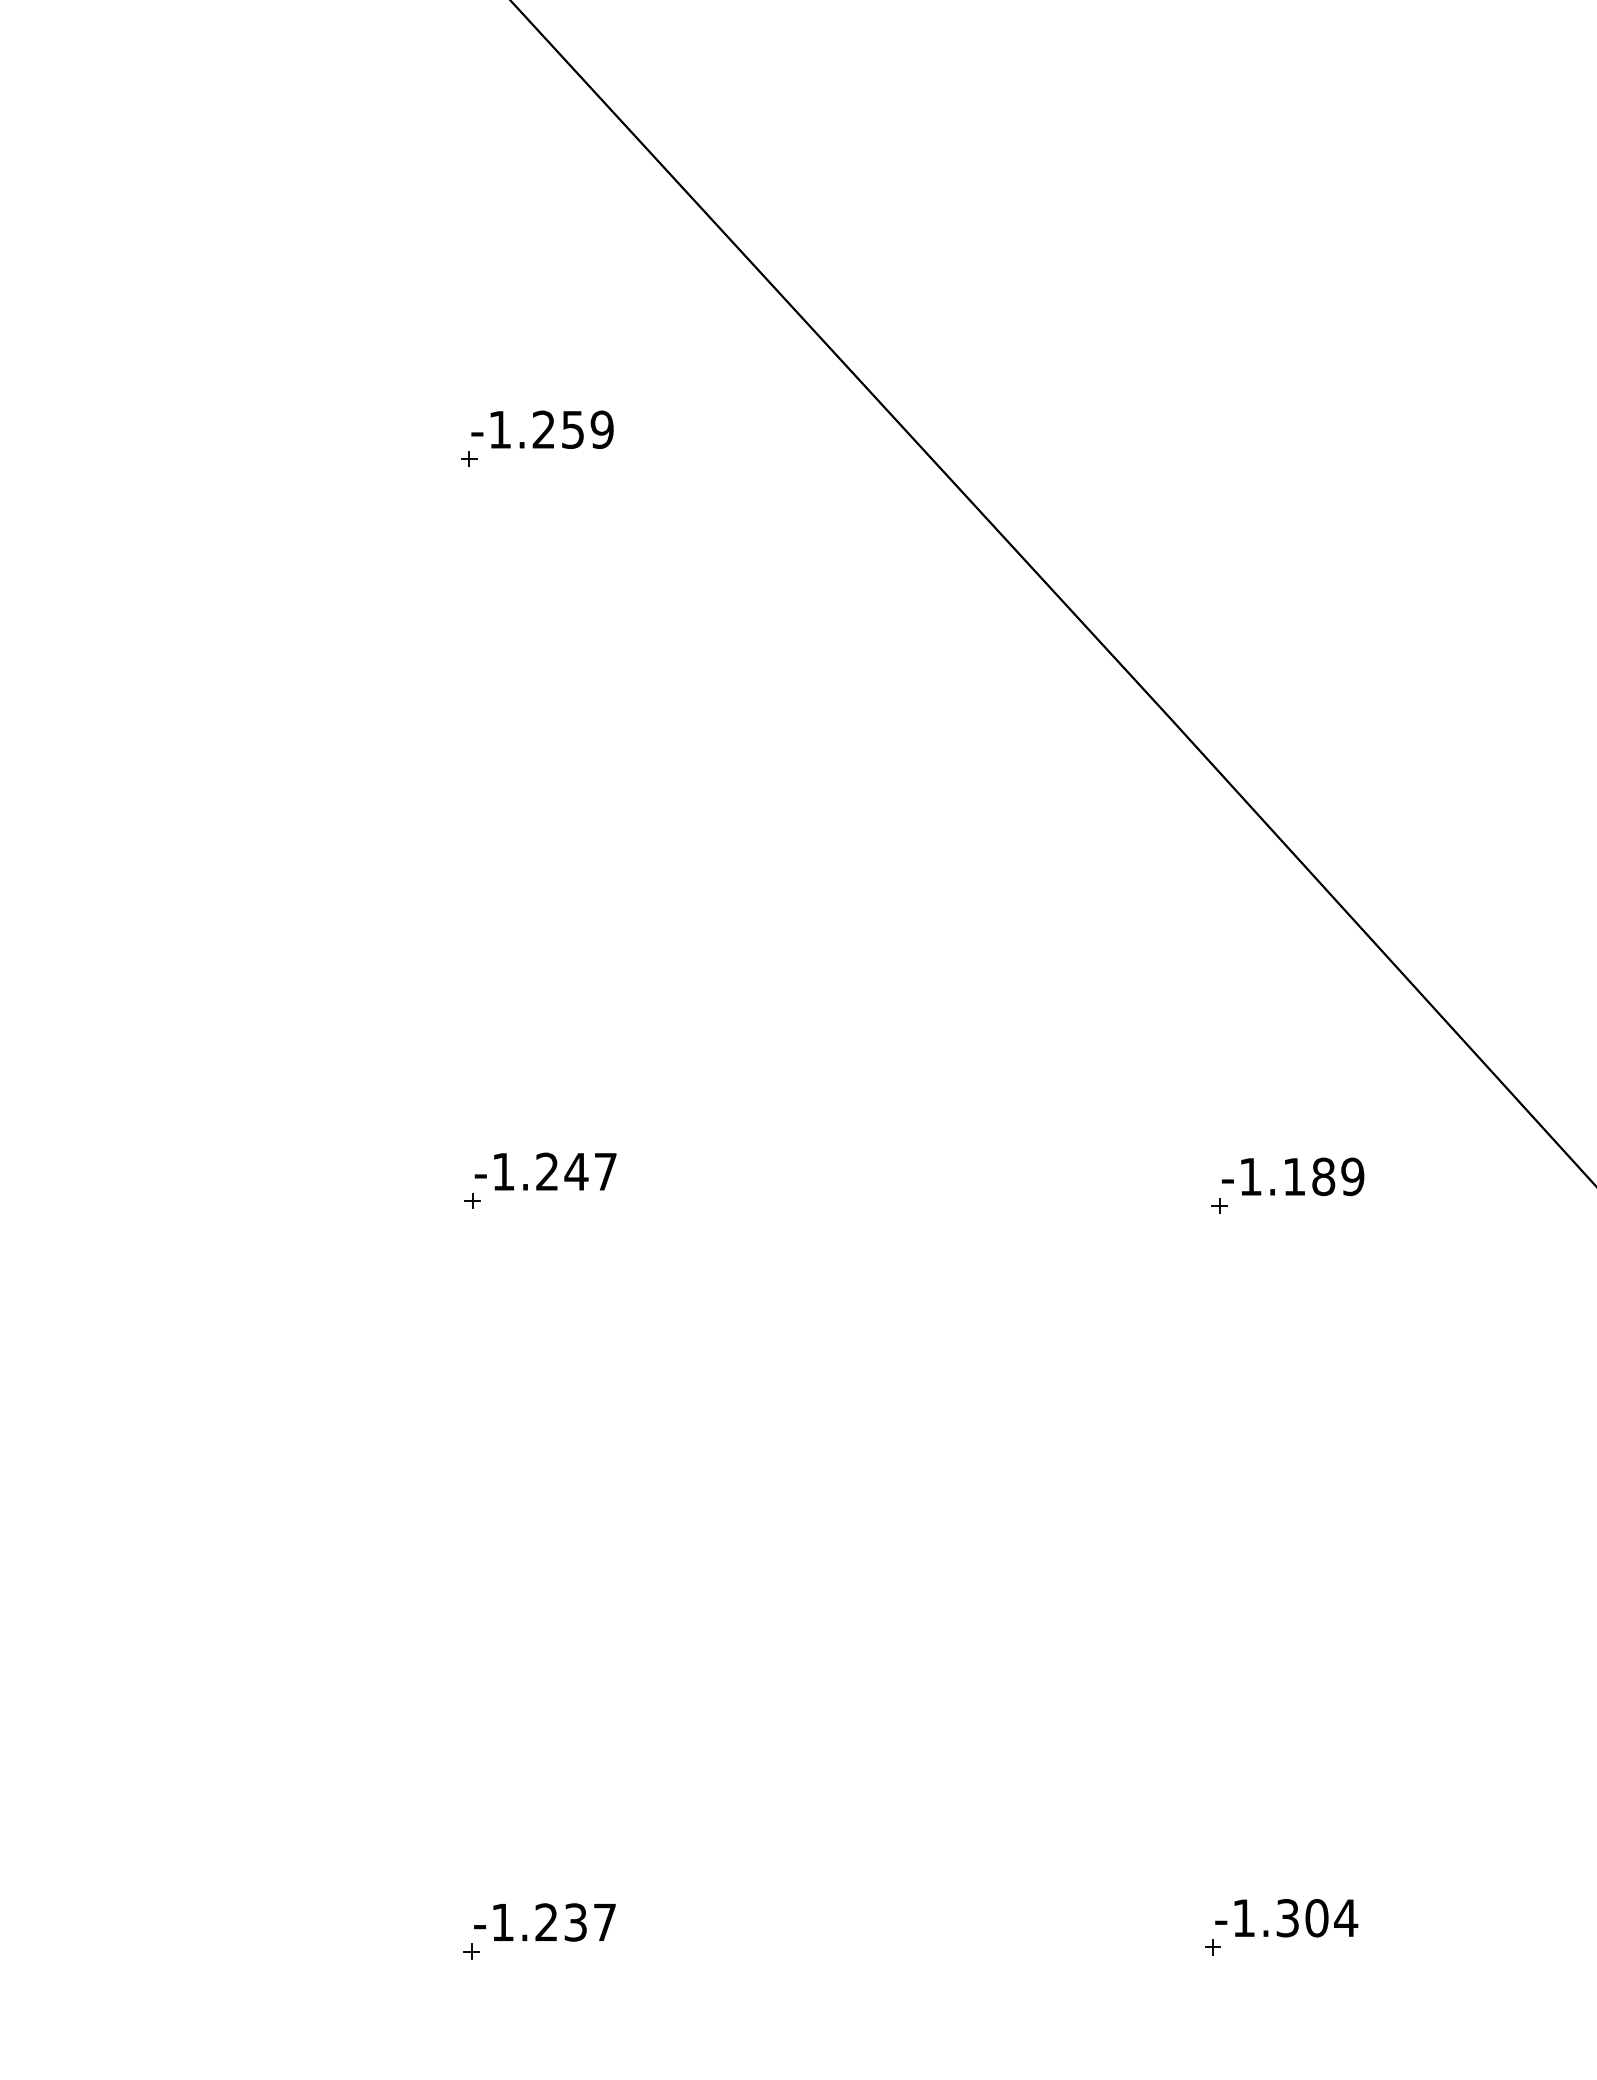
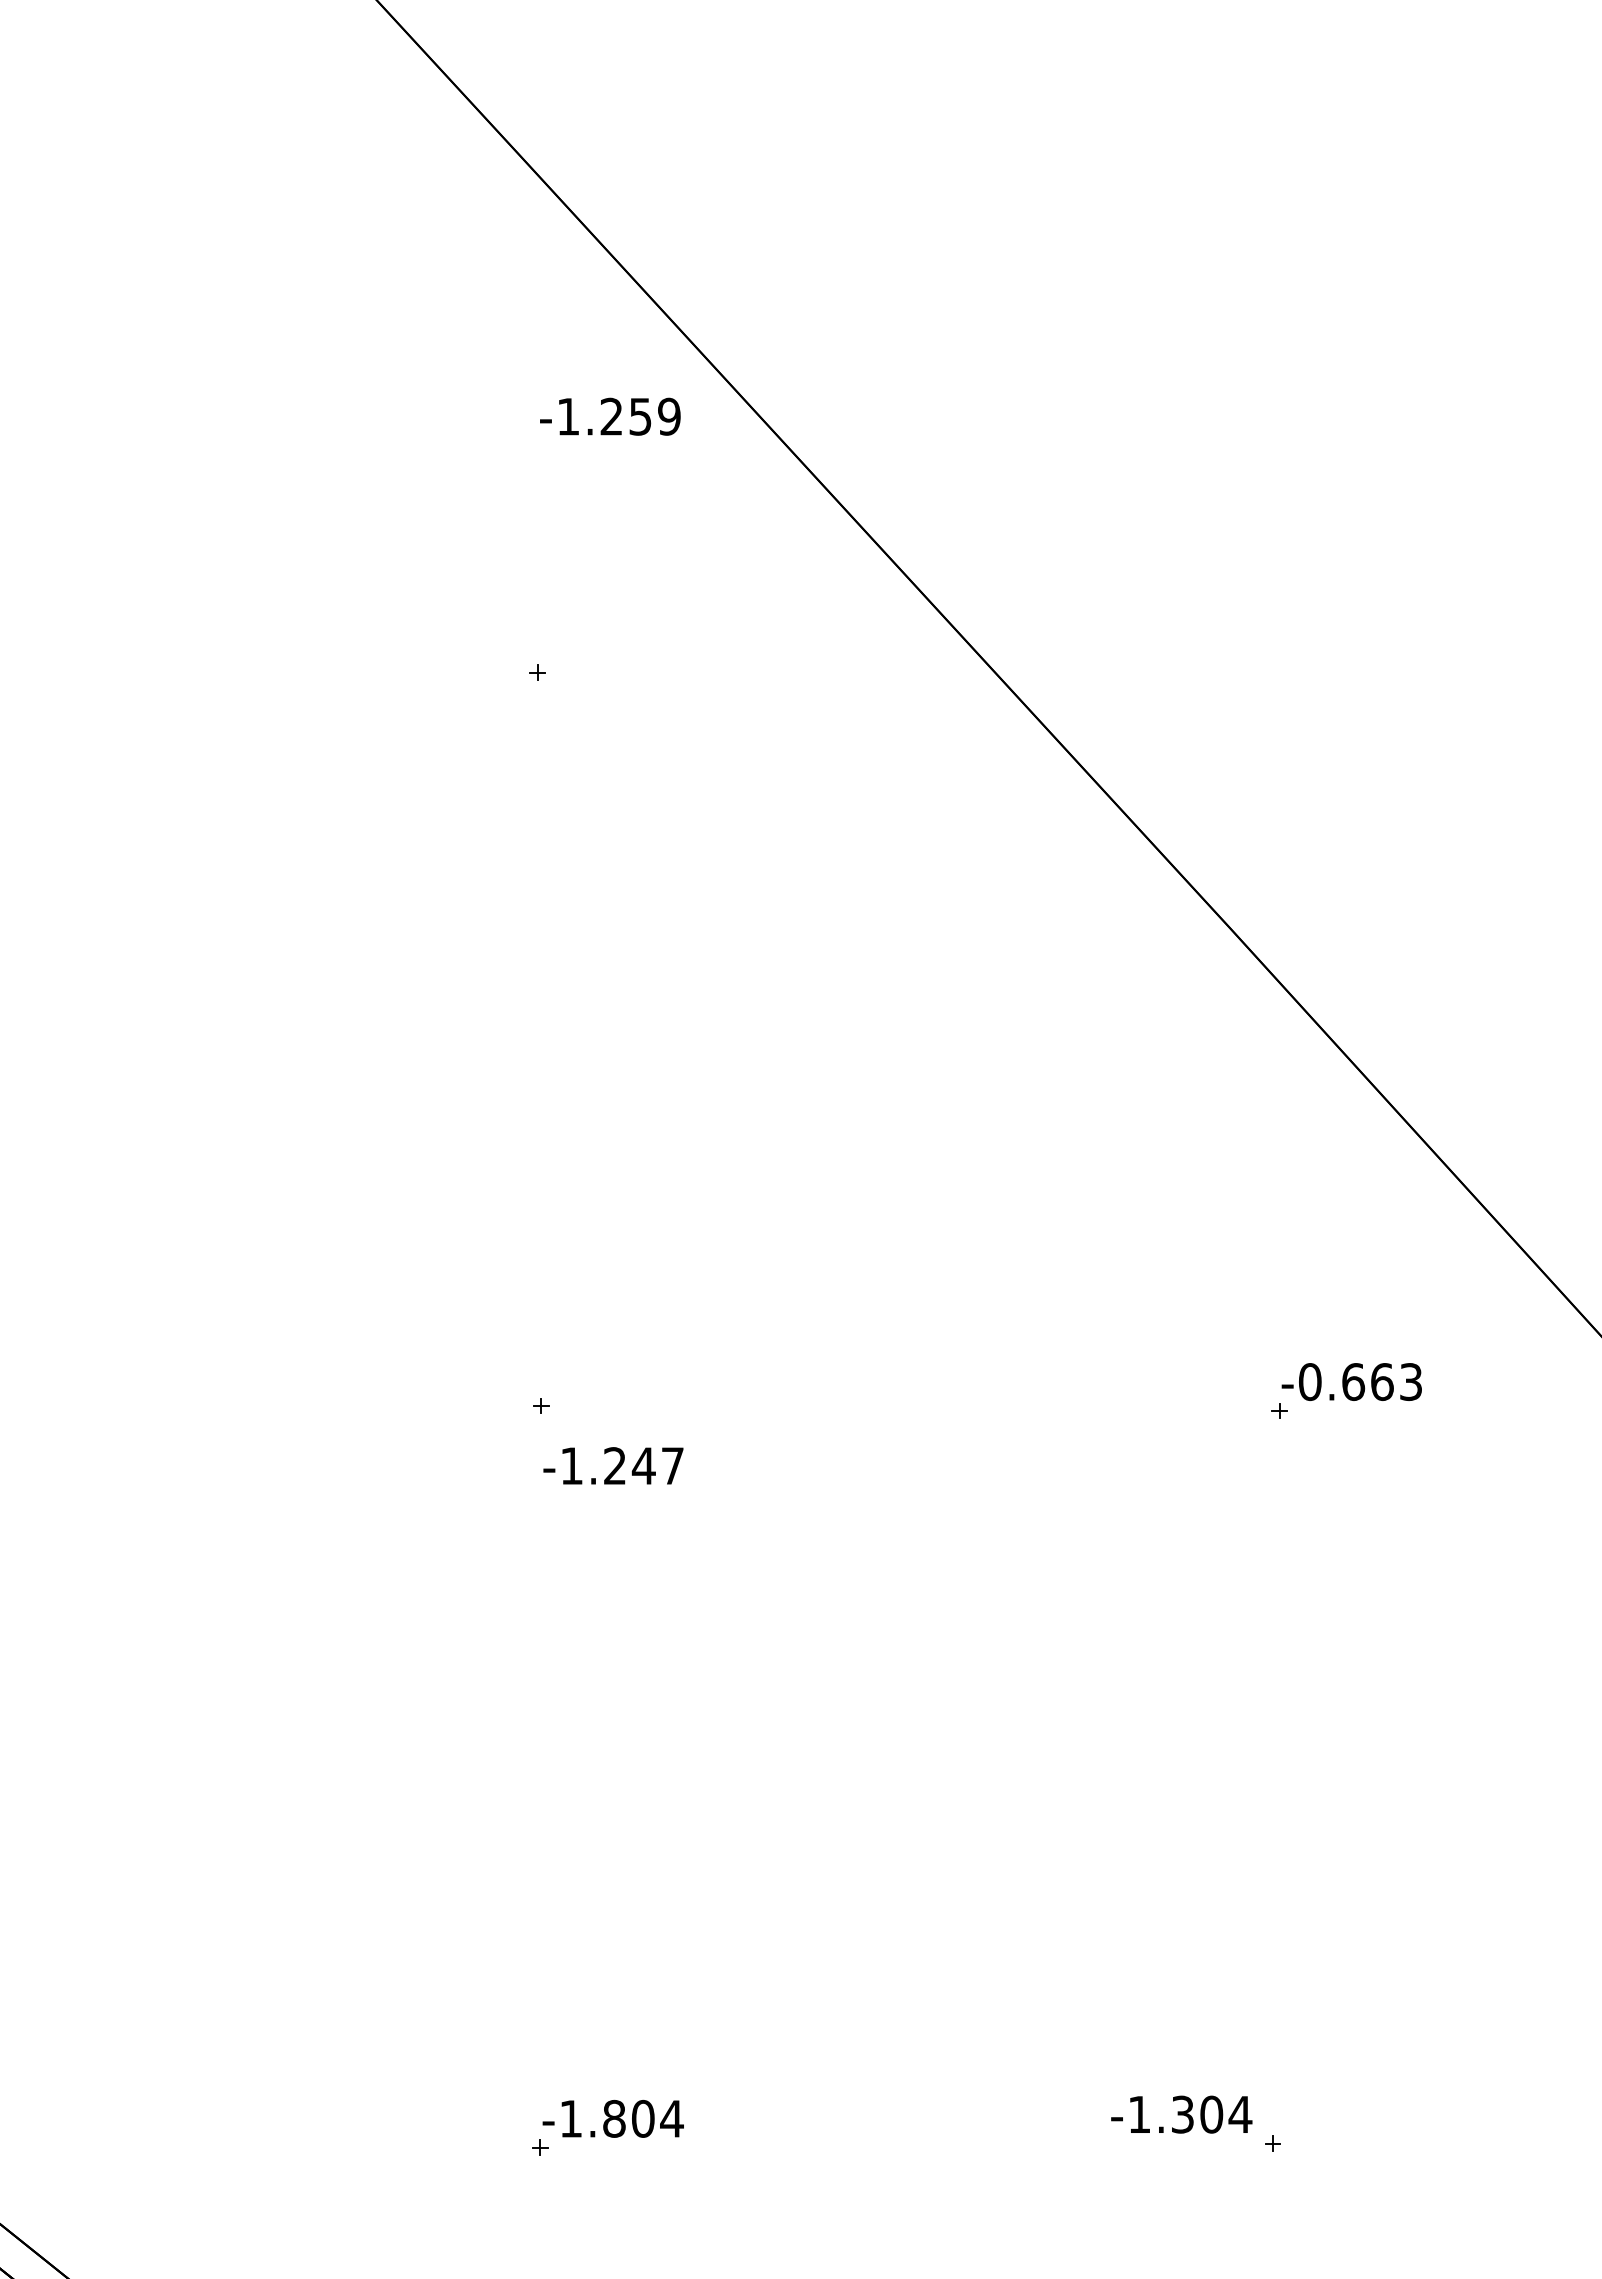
text: (542, 429) -> (610, 416), moved
text: (545, 1171) -> (613, 1465), moved
text: (1301, 1177) -> (1360, 1382), -1.189 -> -0.663
text: (1286, 1918) -> (1181, 2114), moved
text: (576, 1922) -> (643, 2118), -1.237 -> -1.804

